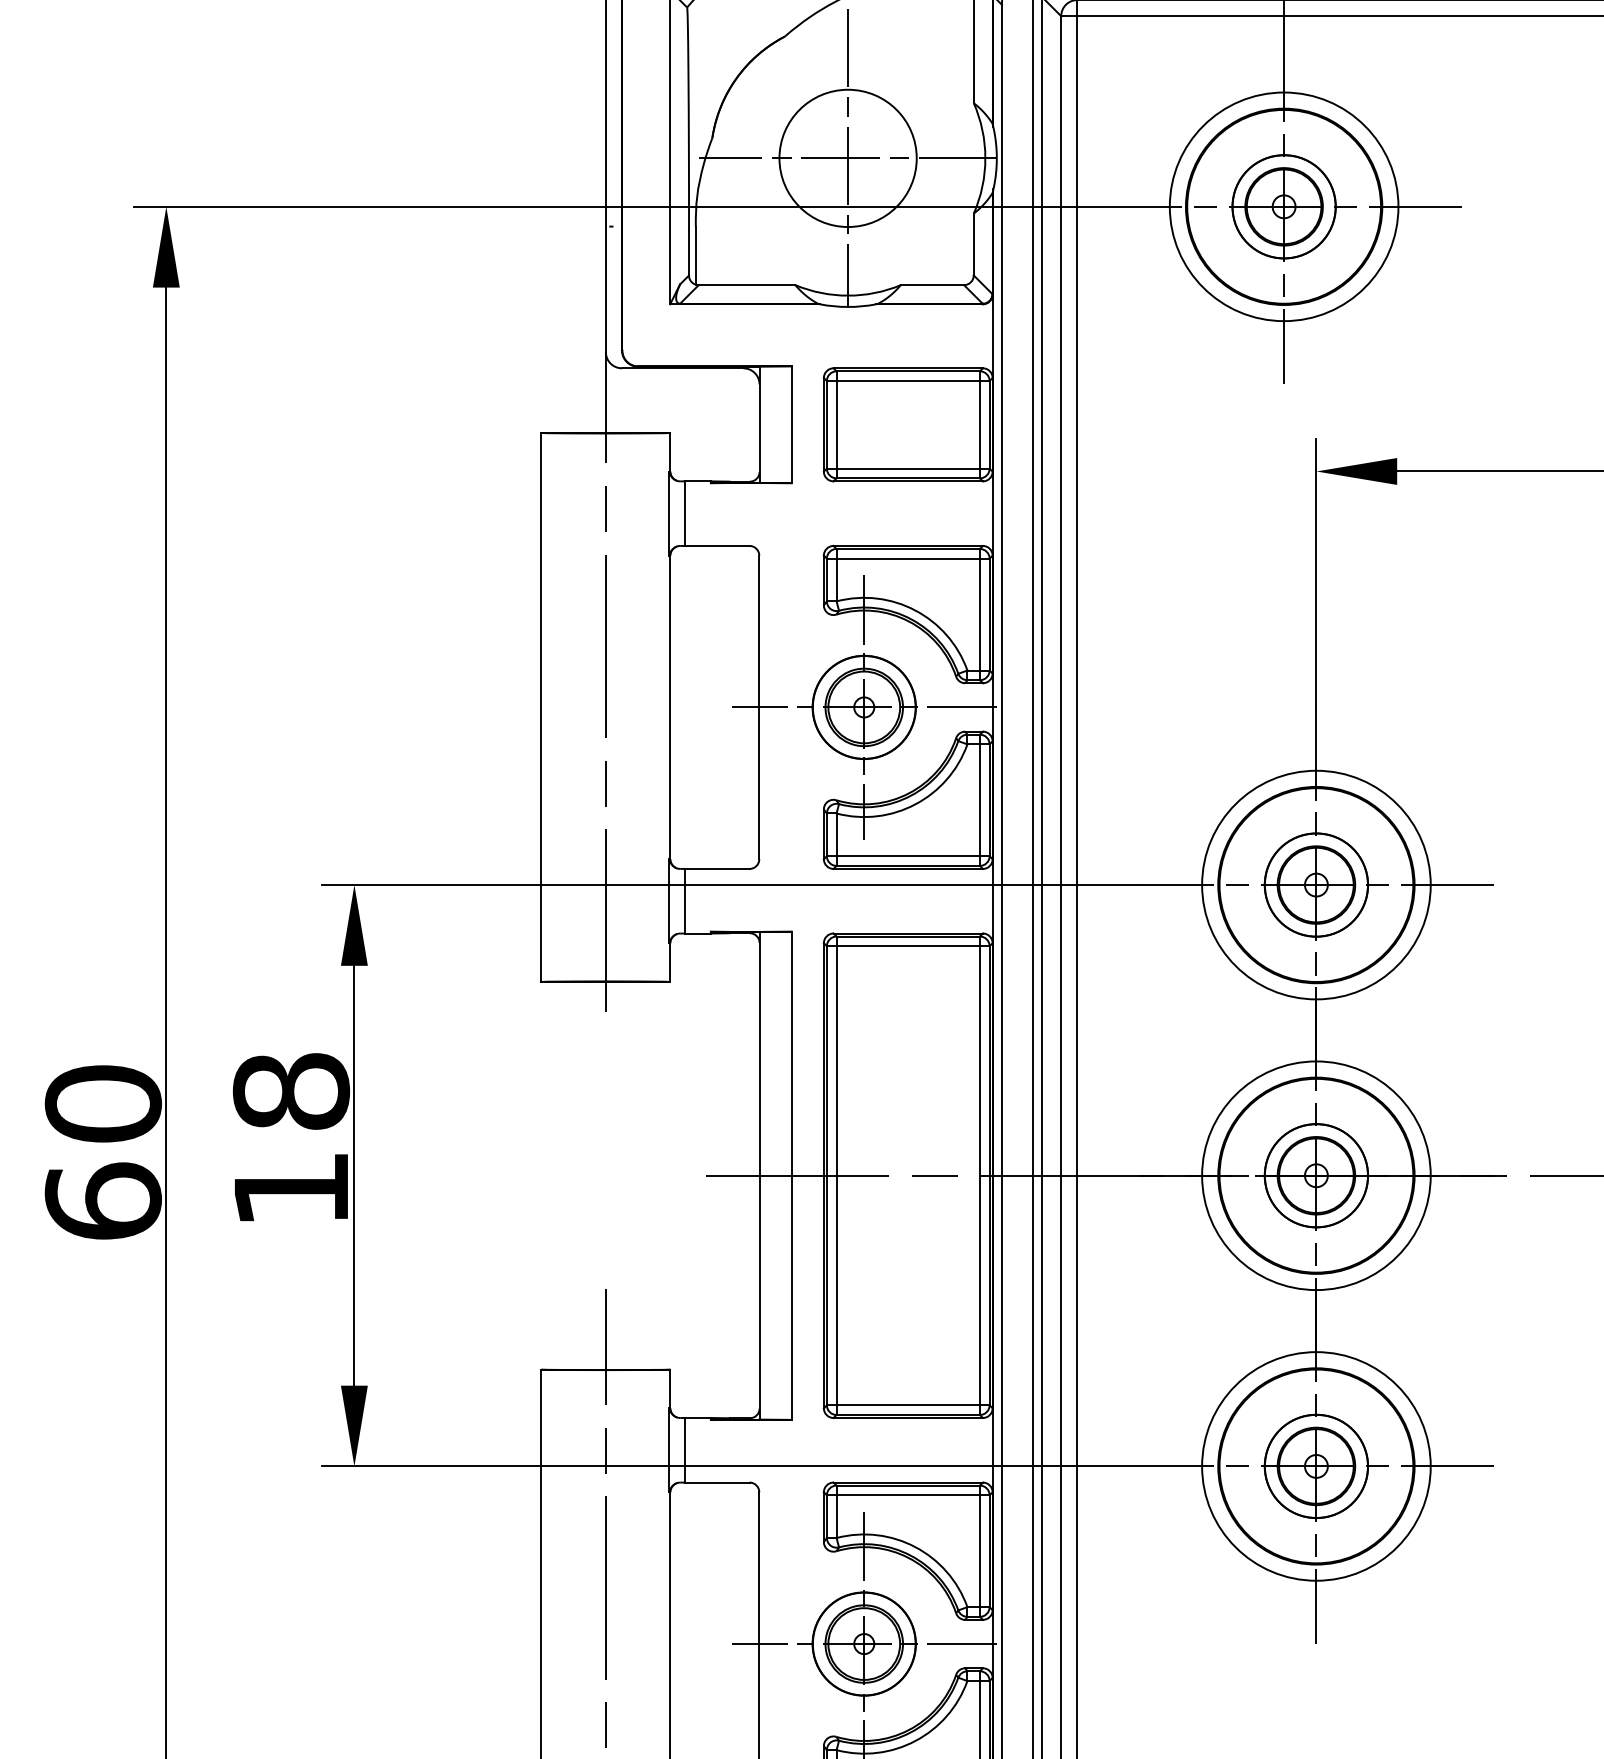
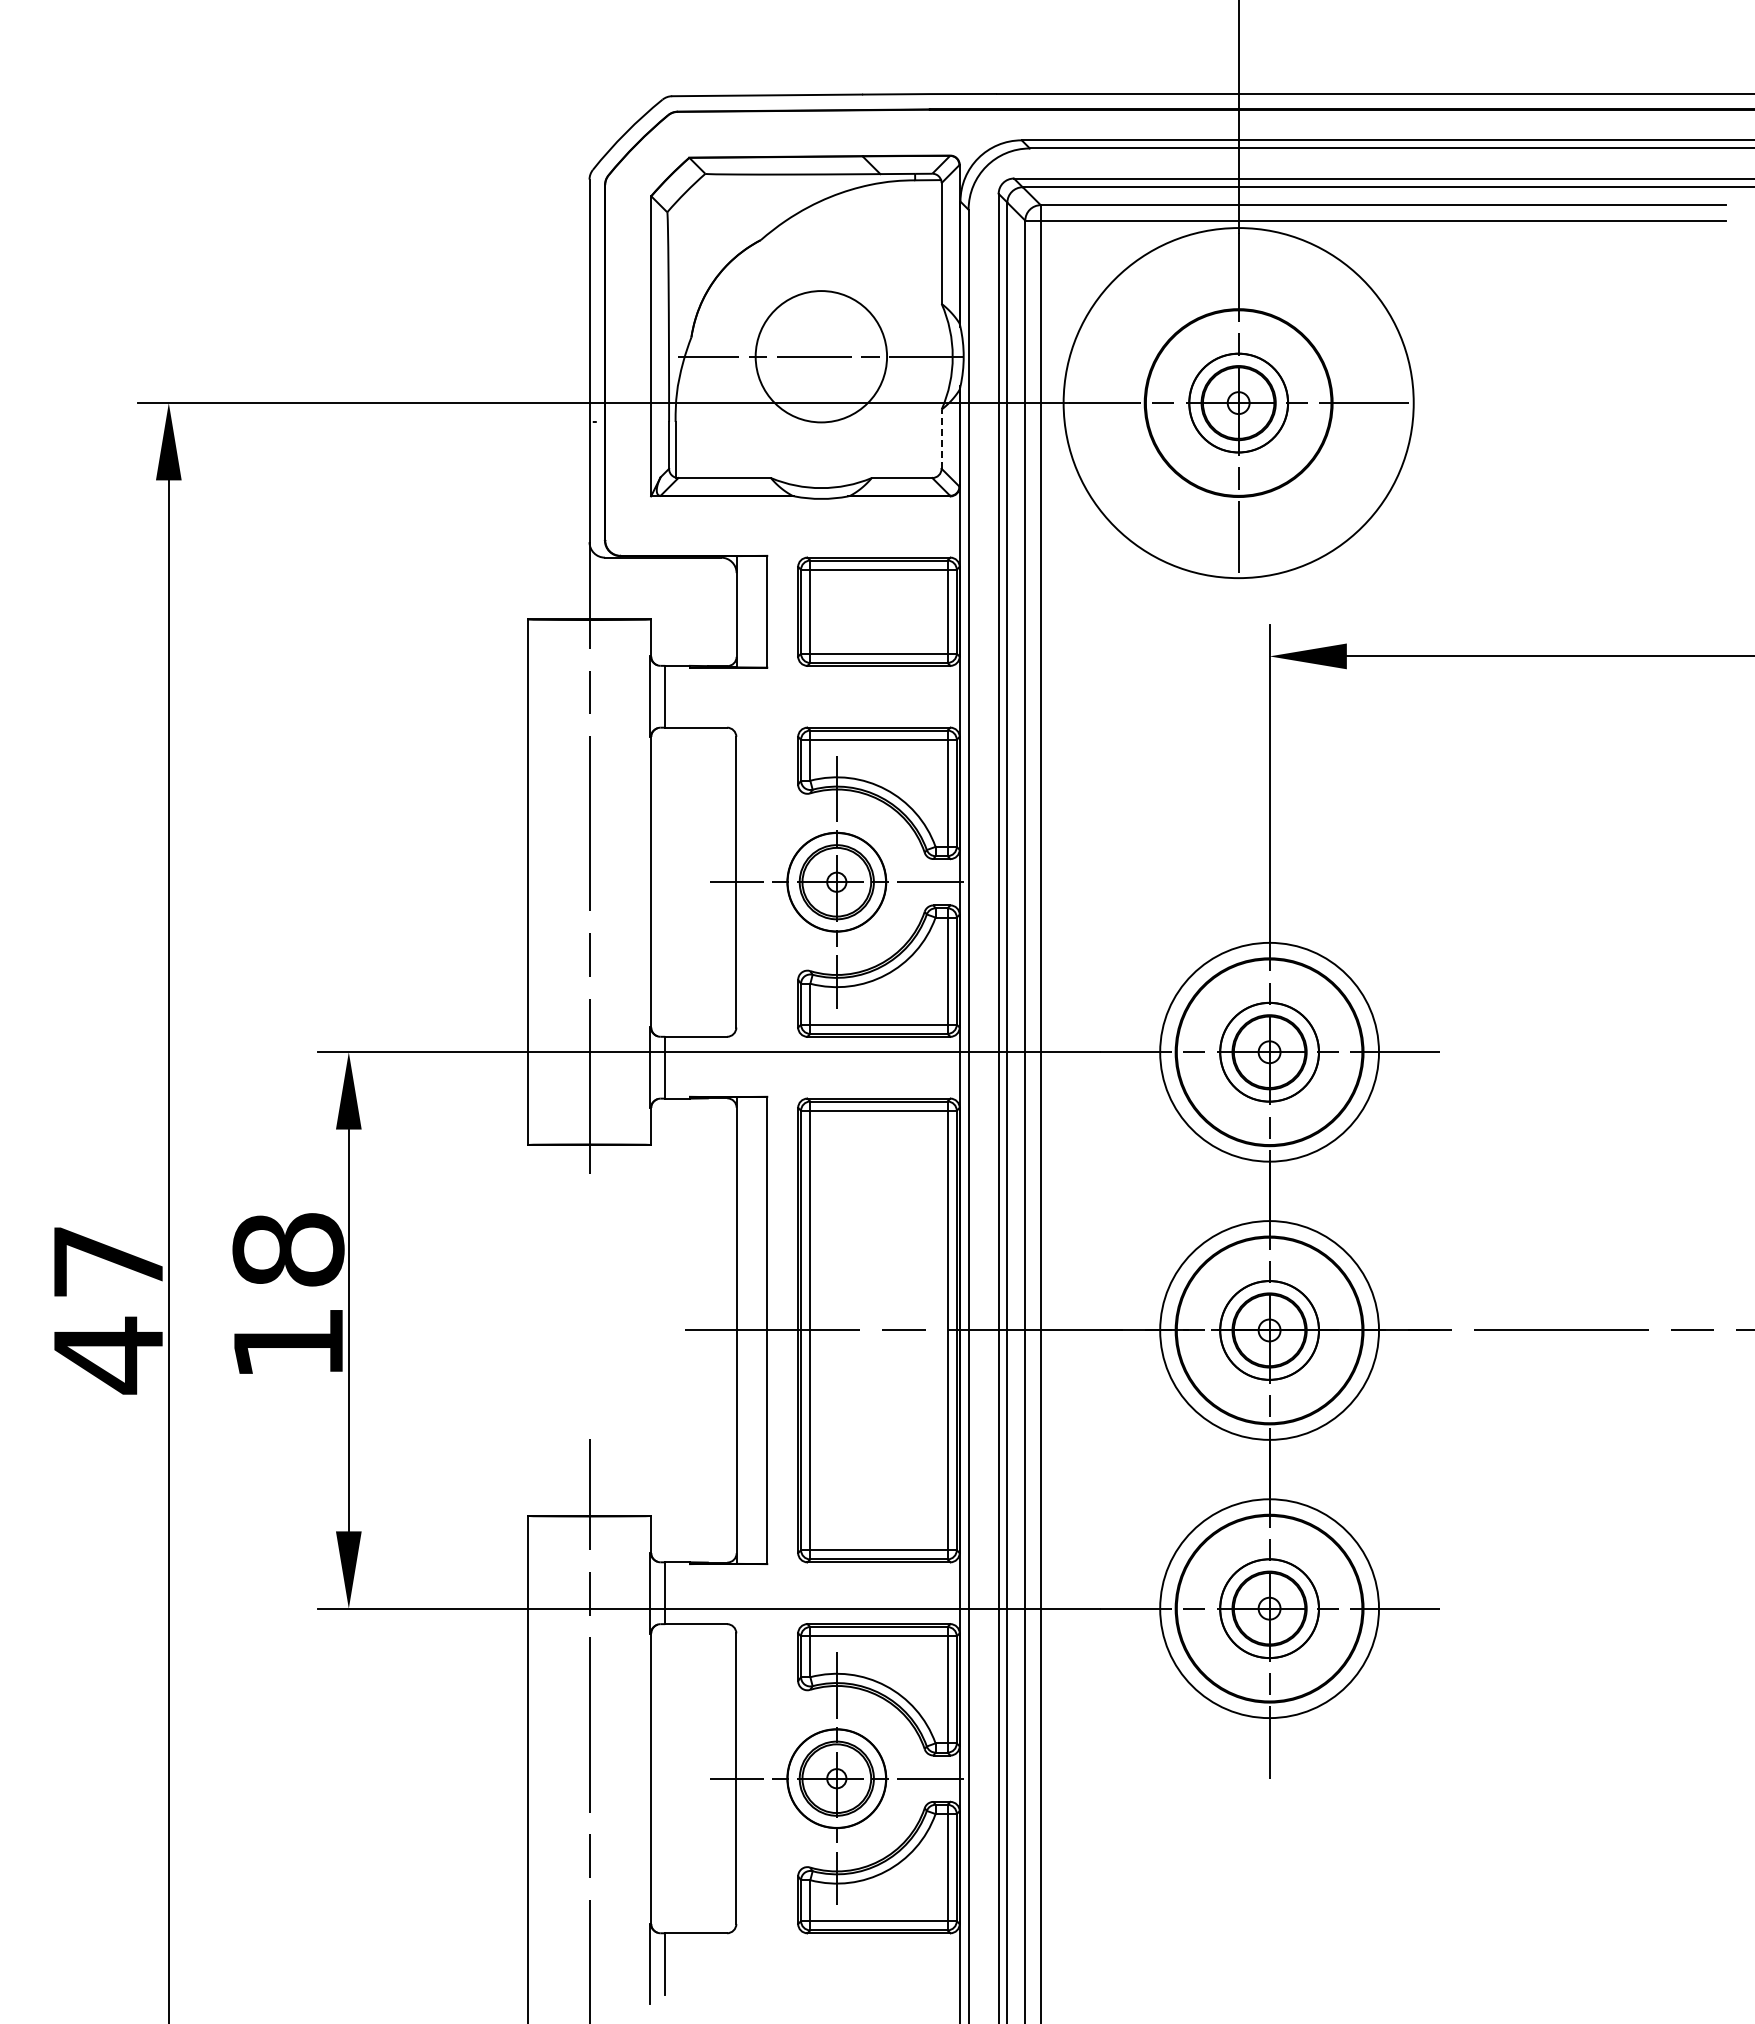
line: (848, 158) -> (821, 356), removed
circle: (1283, 206) -> (1238, 402), size x1.6
line: (973, 244) -> (941, 439), solid -> dashed
text: (103, 1153) -> (108, 1309), 60 -> 47

